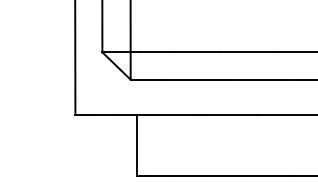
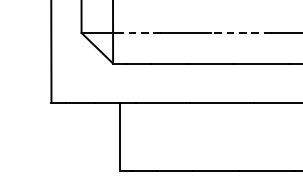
line: (156, 52) -> (141, 33), solid -> dashed
line: (245, 52) -> (241, 33), solid -> dashed

